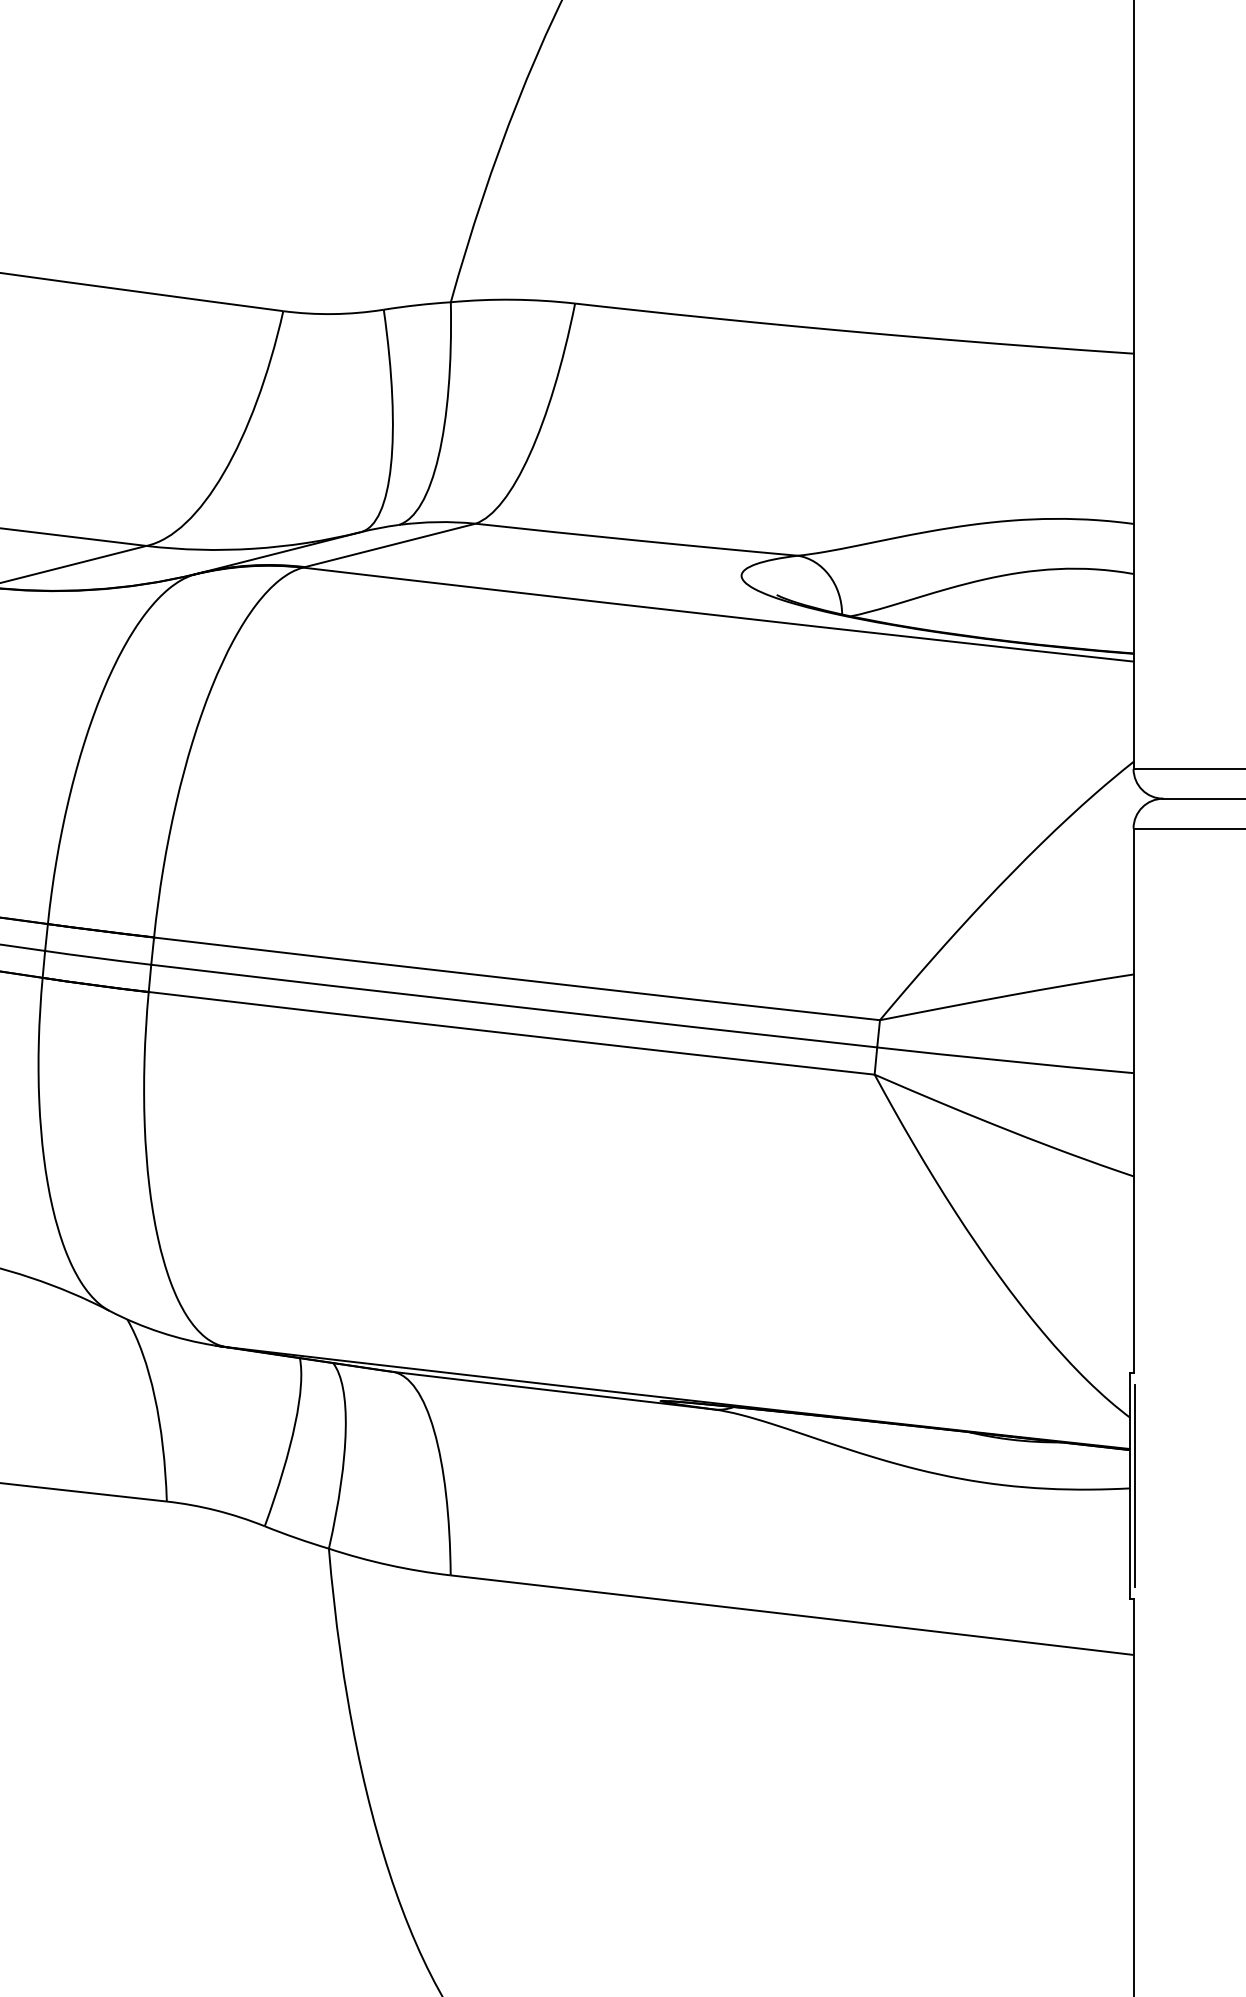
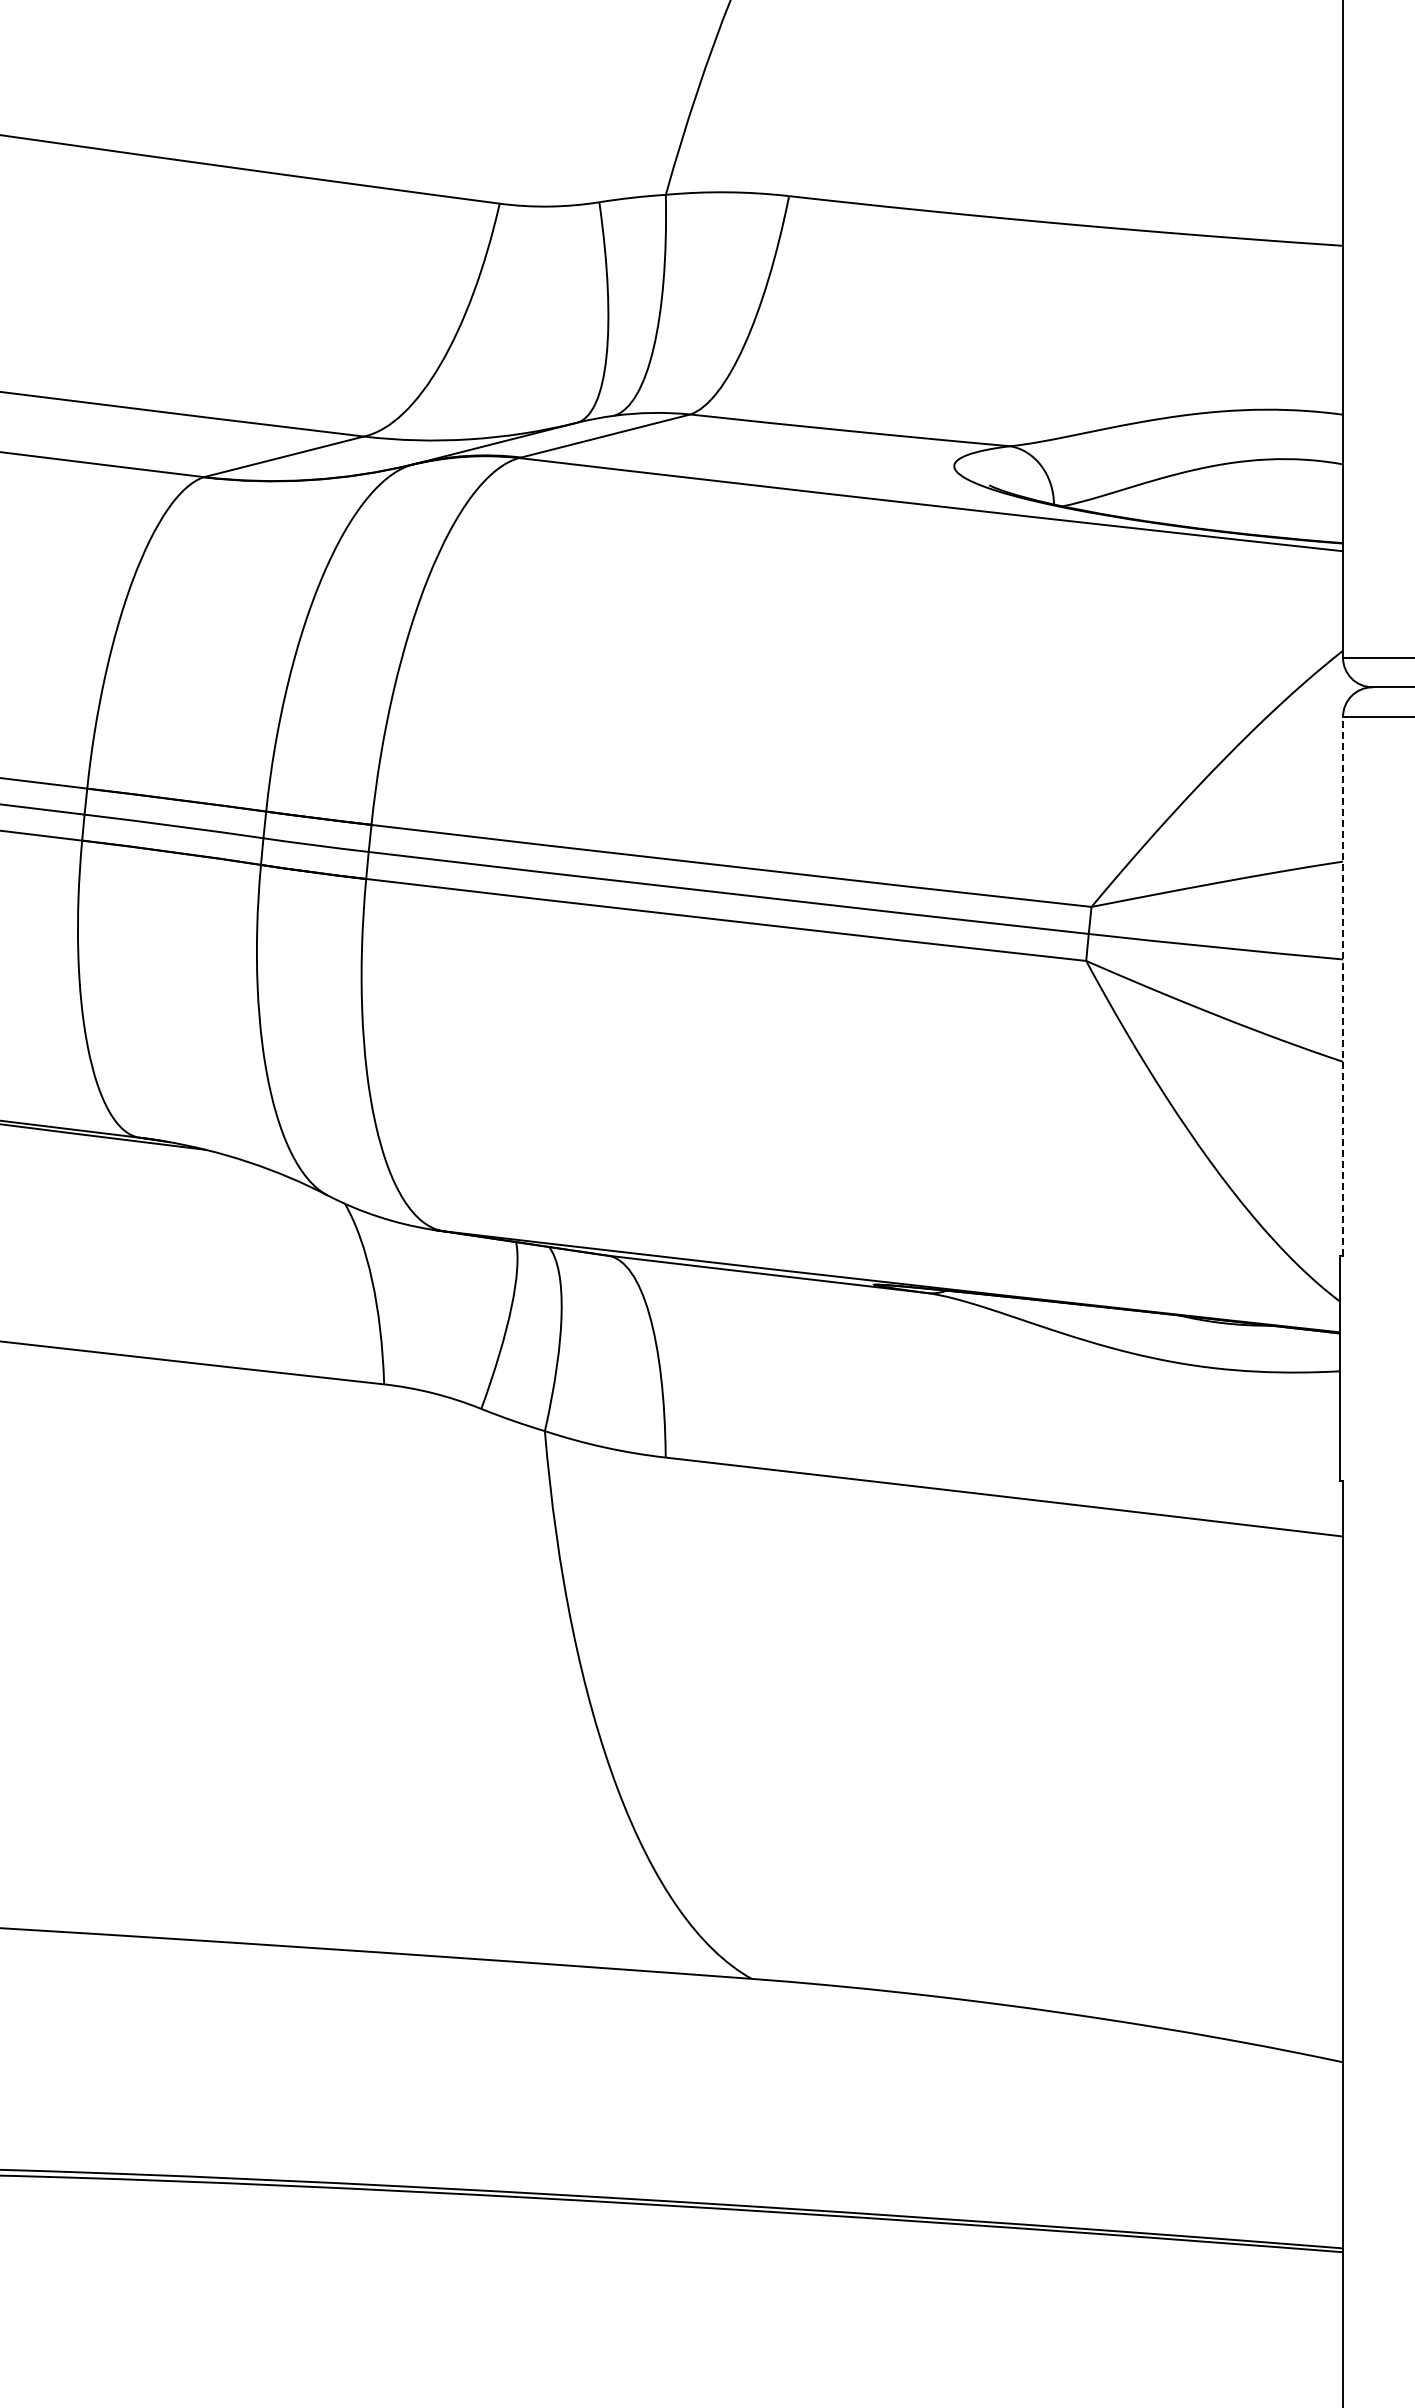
line: (1134, 1100) -> (1343, 986), solid -> dashed
line: (1135, 1485) -> (1344, 1368), removed

